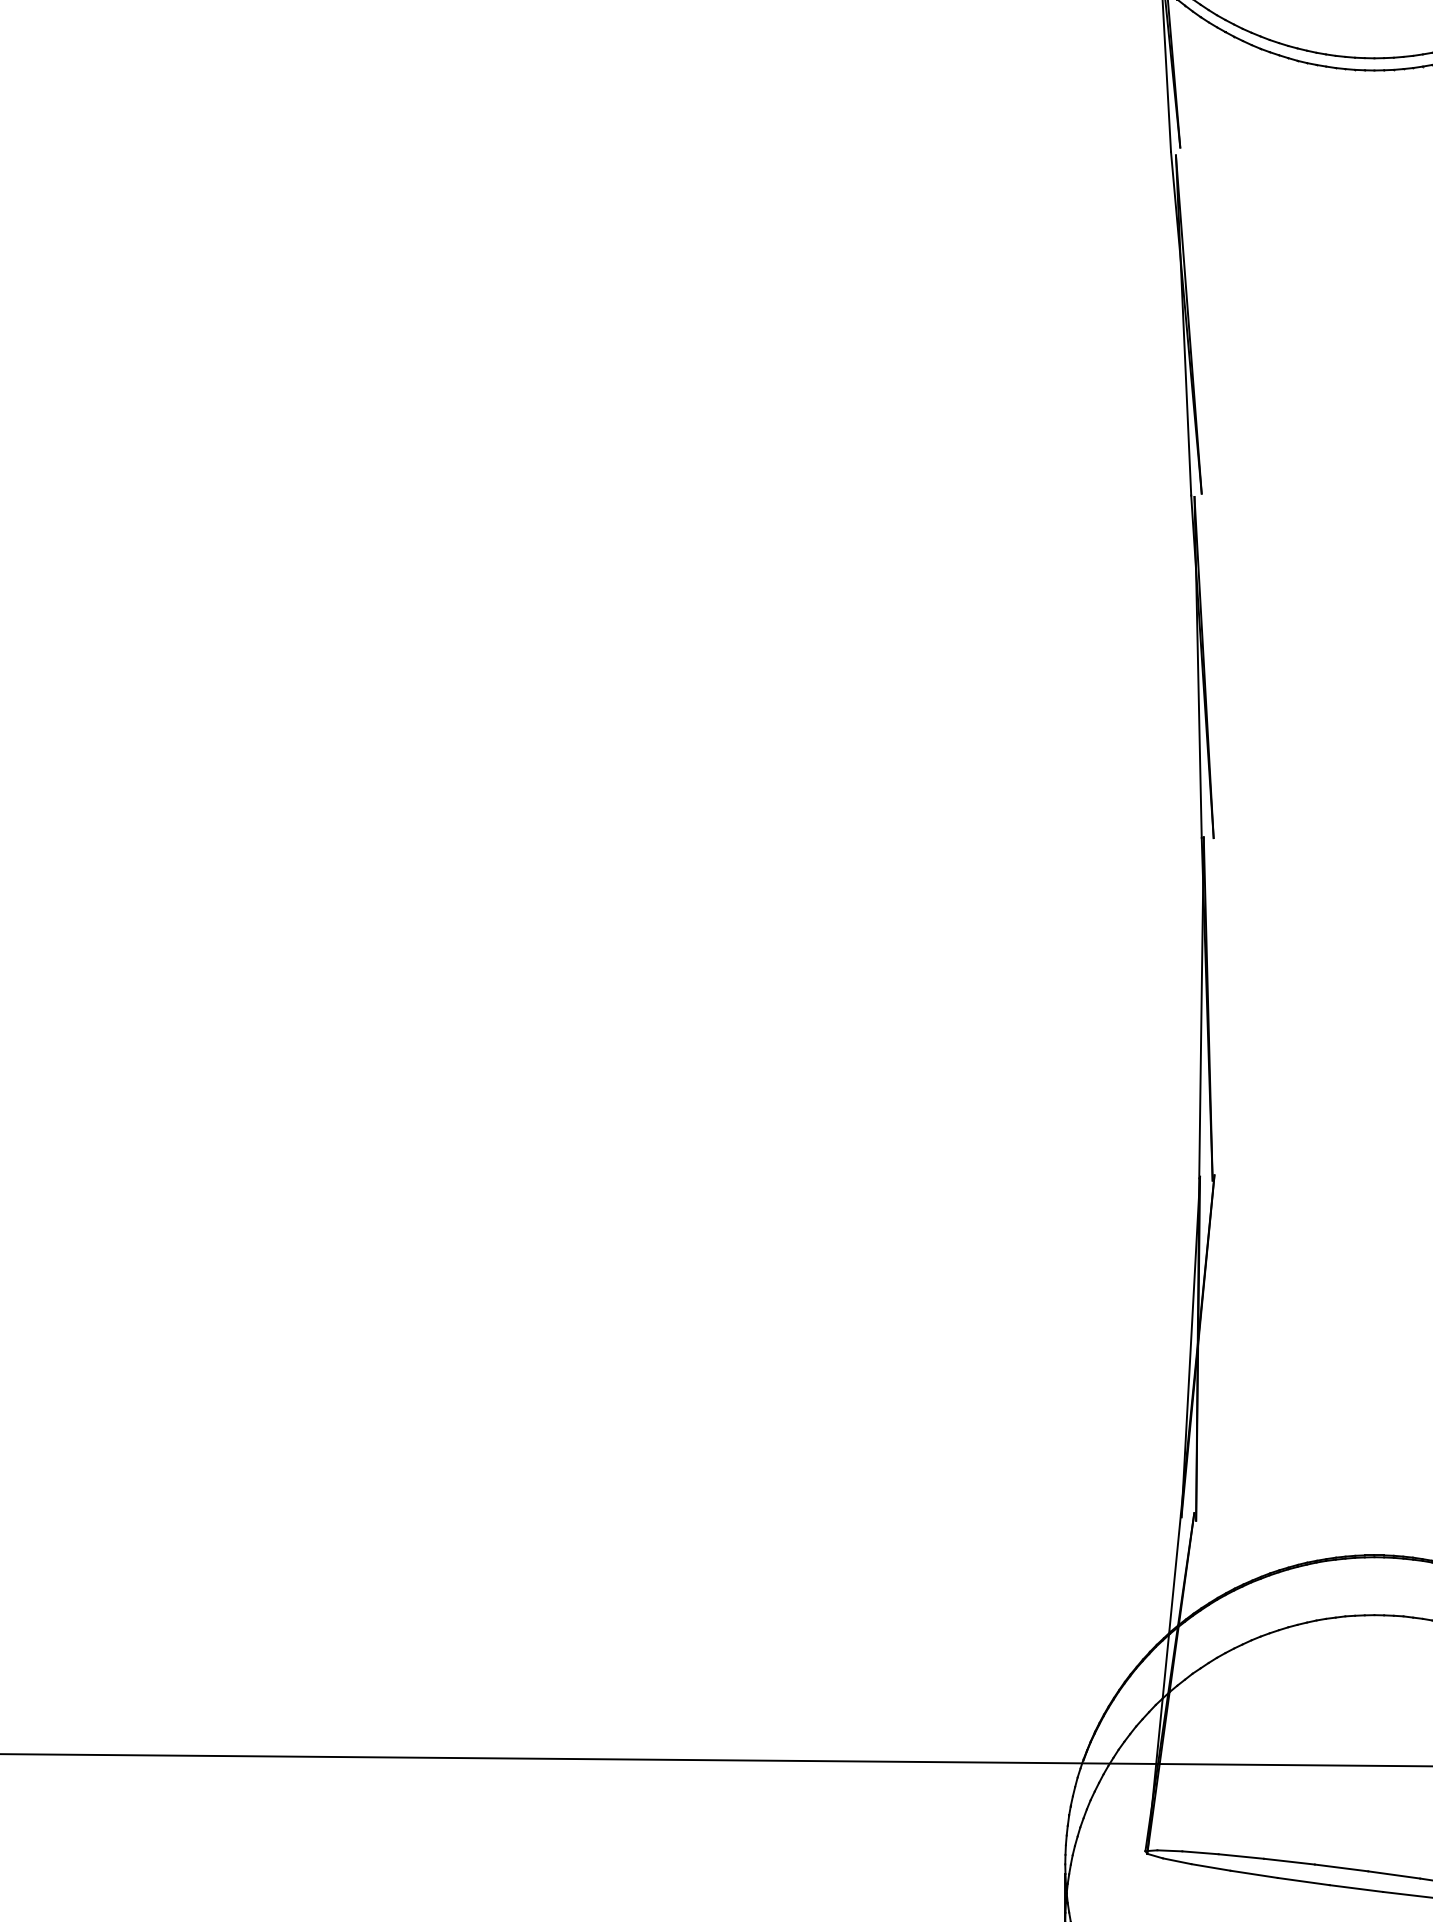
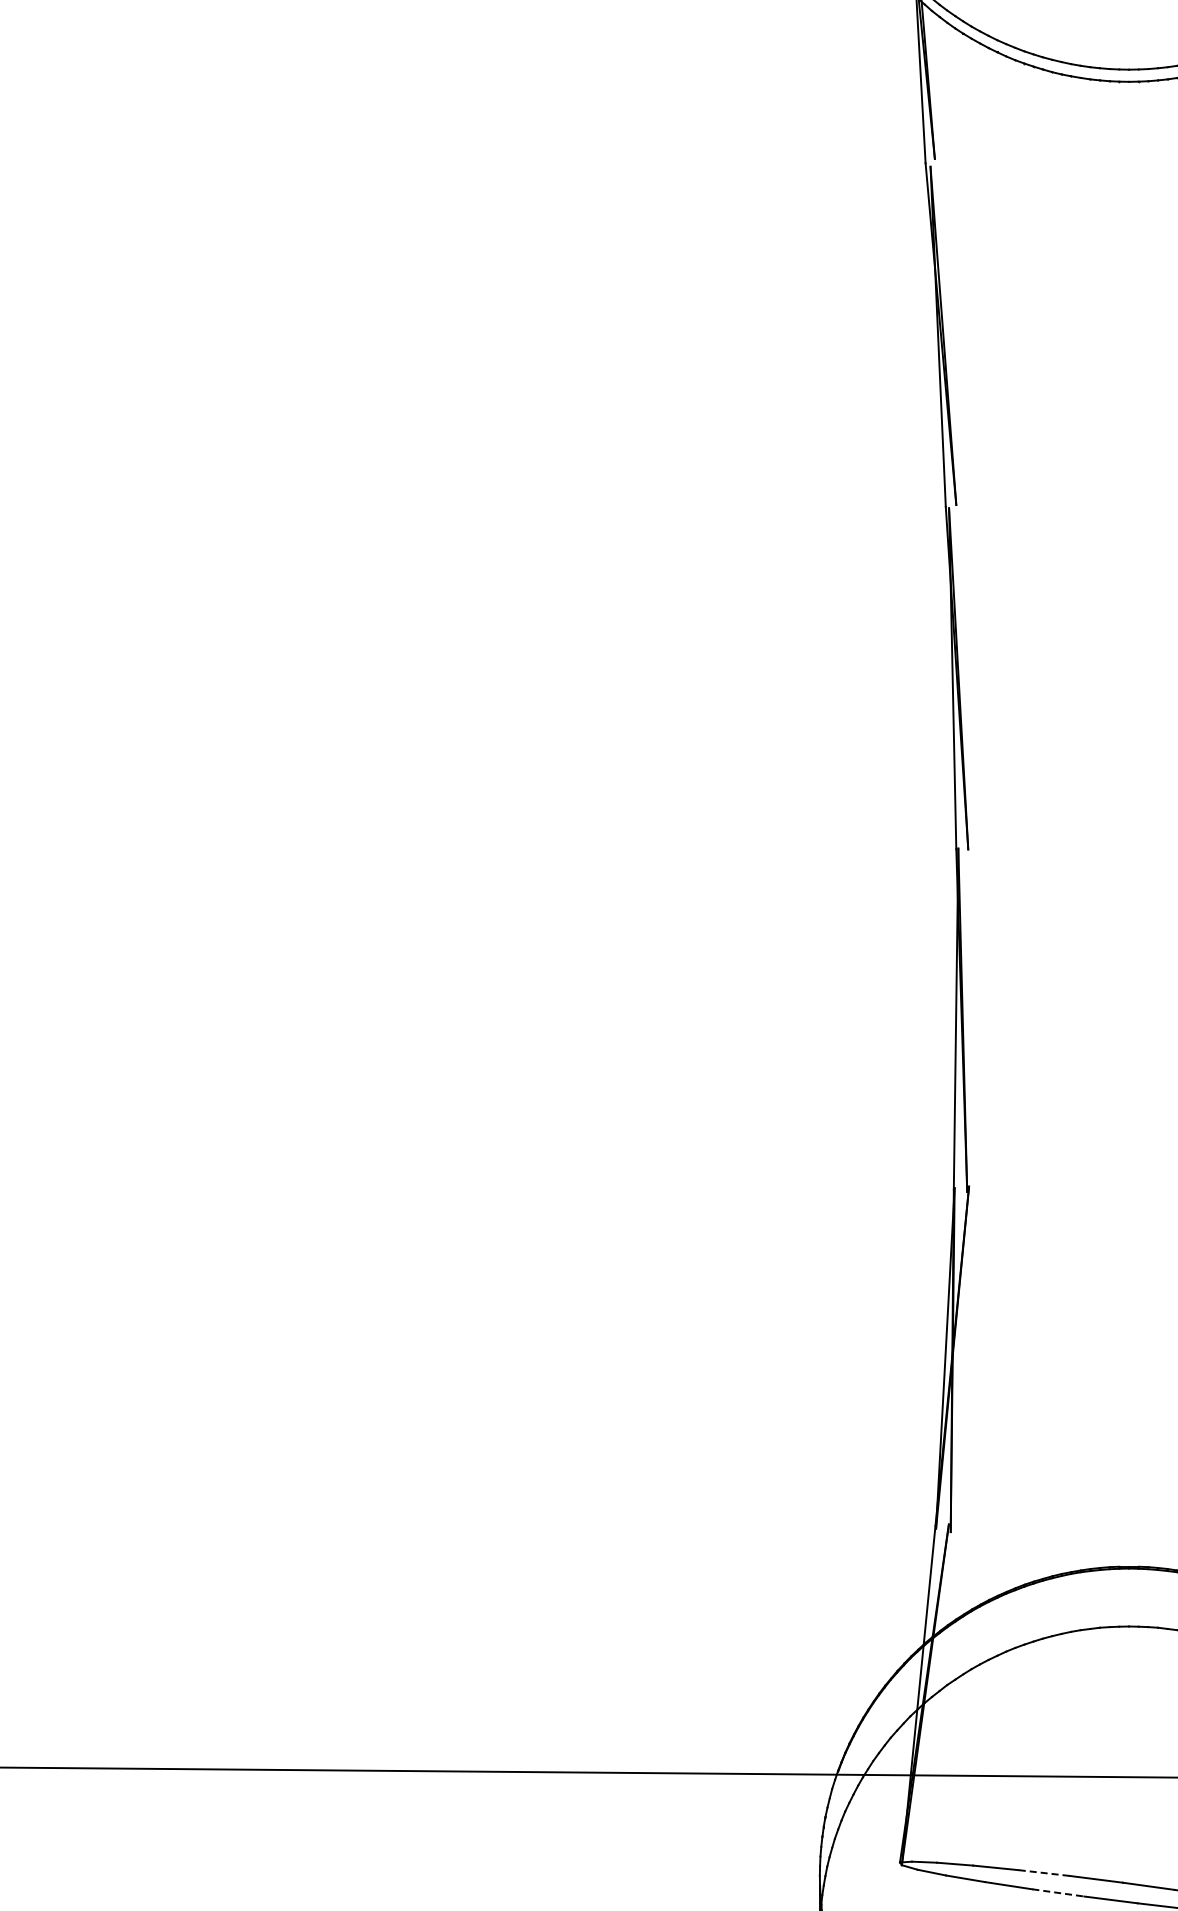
line: (1289, 1861) -> (1044, 1872), solid -> dashed
line: (1304, 1881) -> (1059, 1892), solid -> dashed

